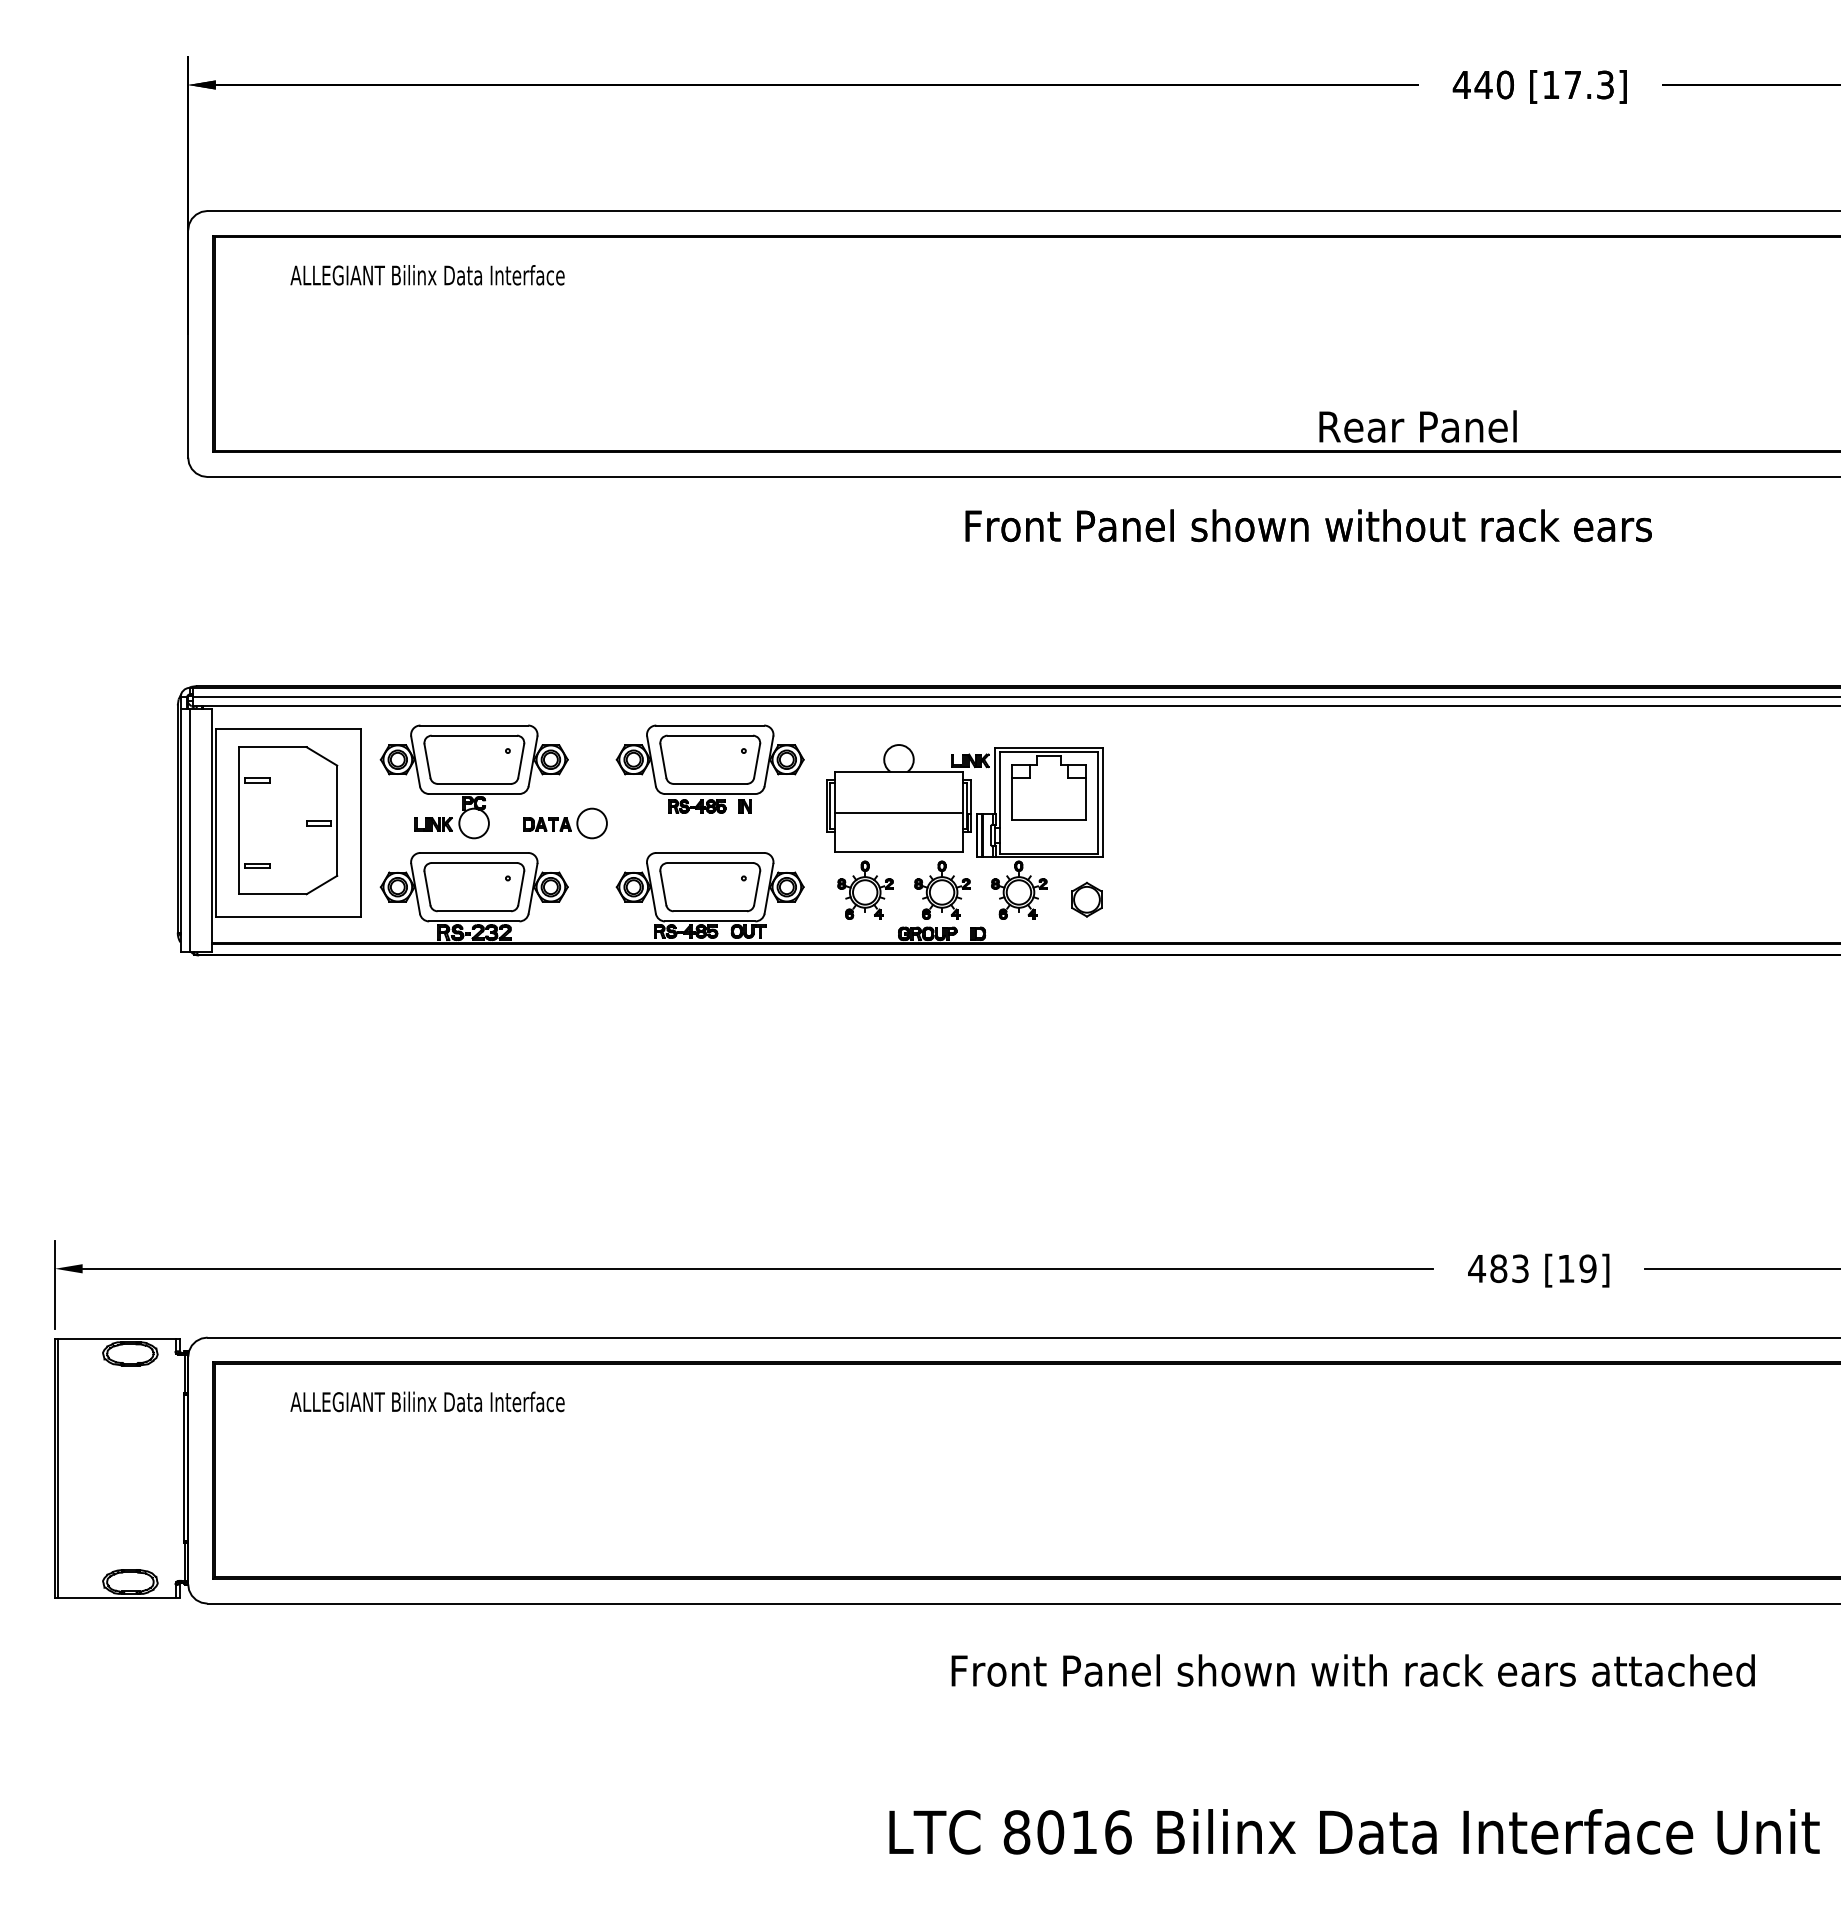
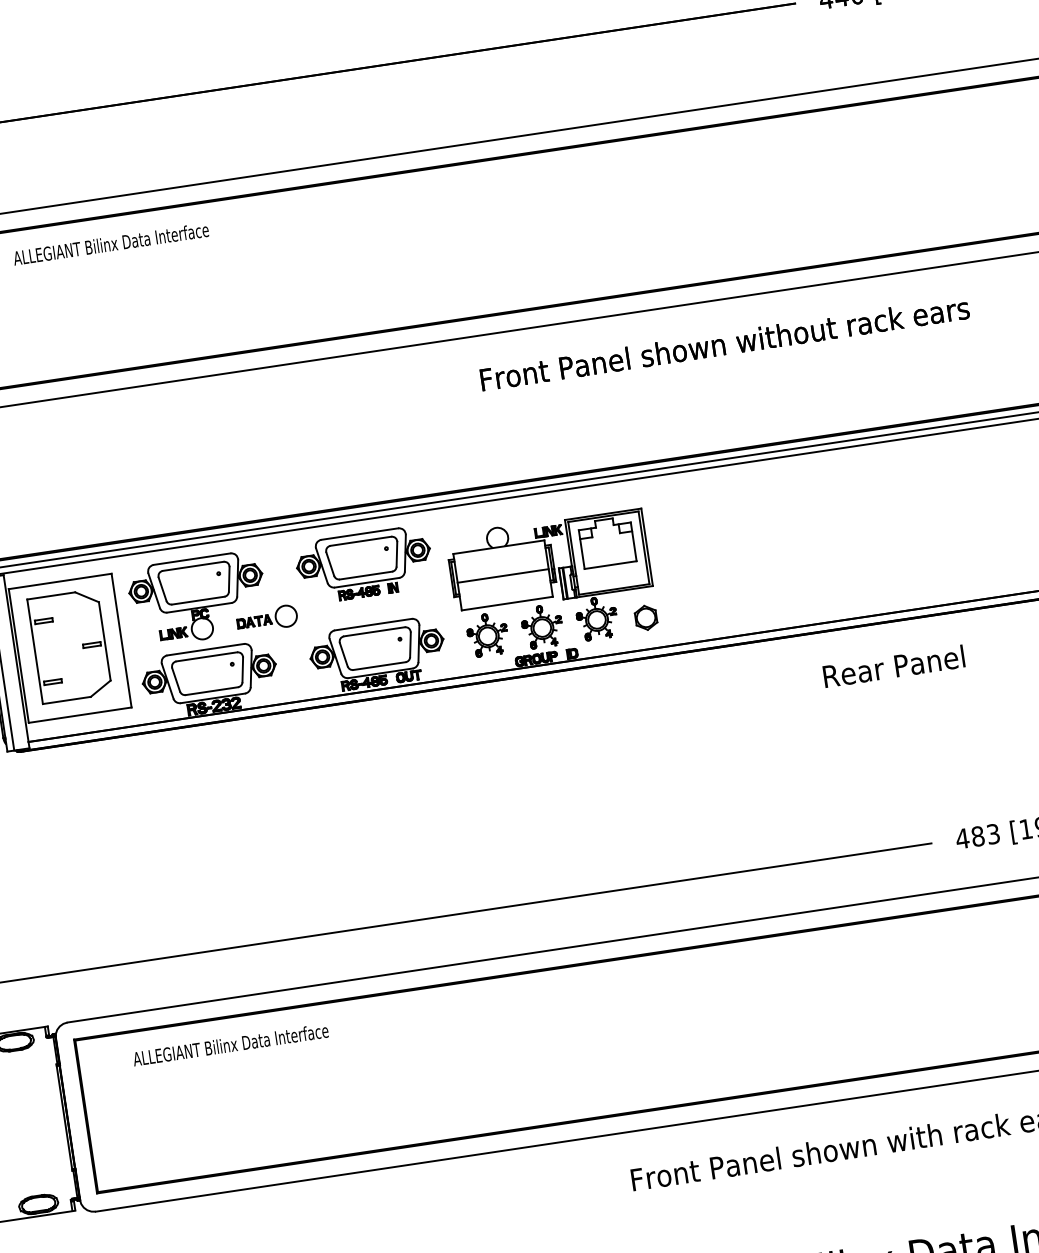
text: (1417, 426) -> (893, 666), moved
text: (1308, 525) -> (724, 343), moved

